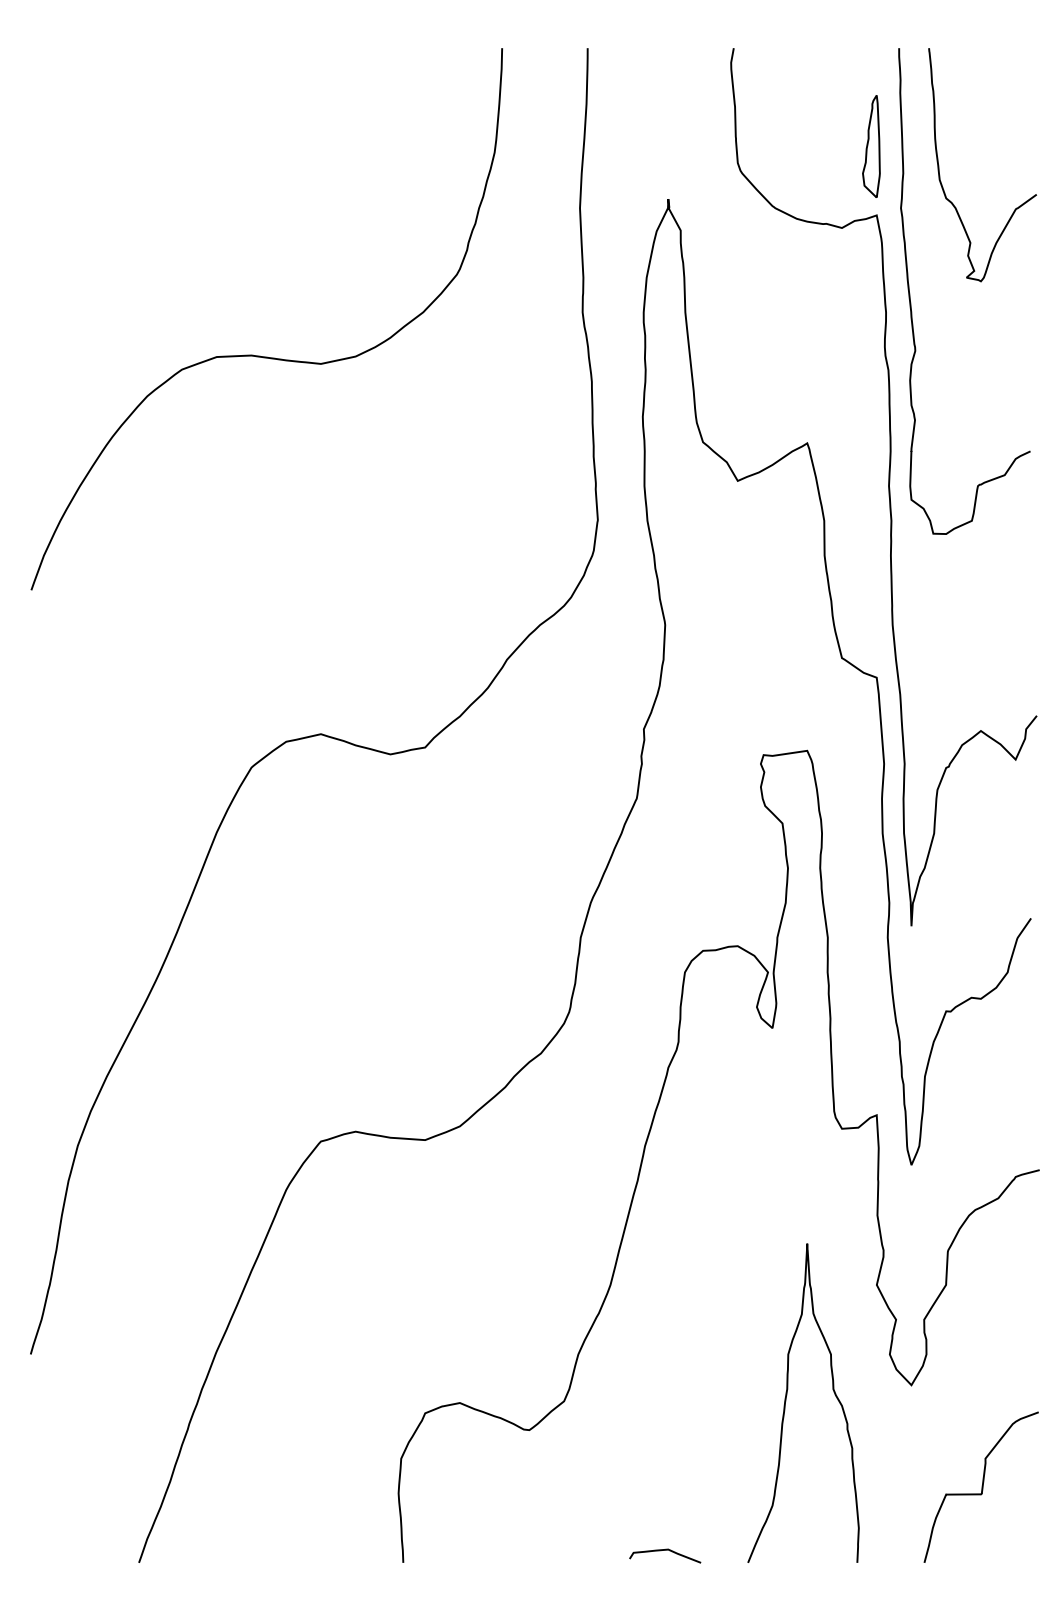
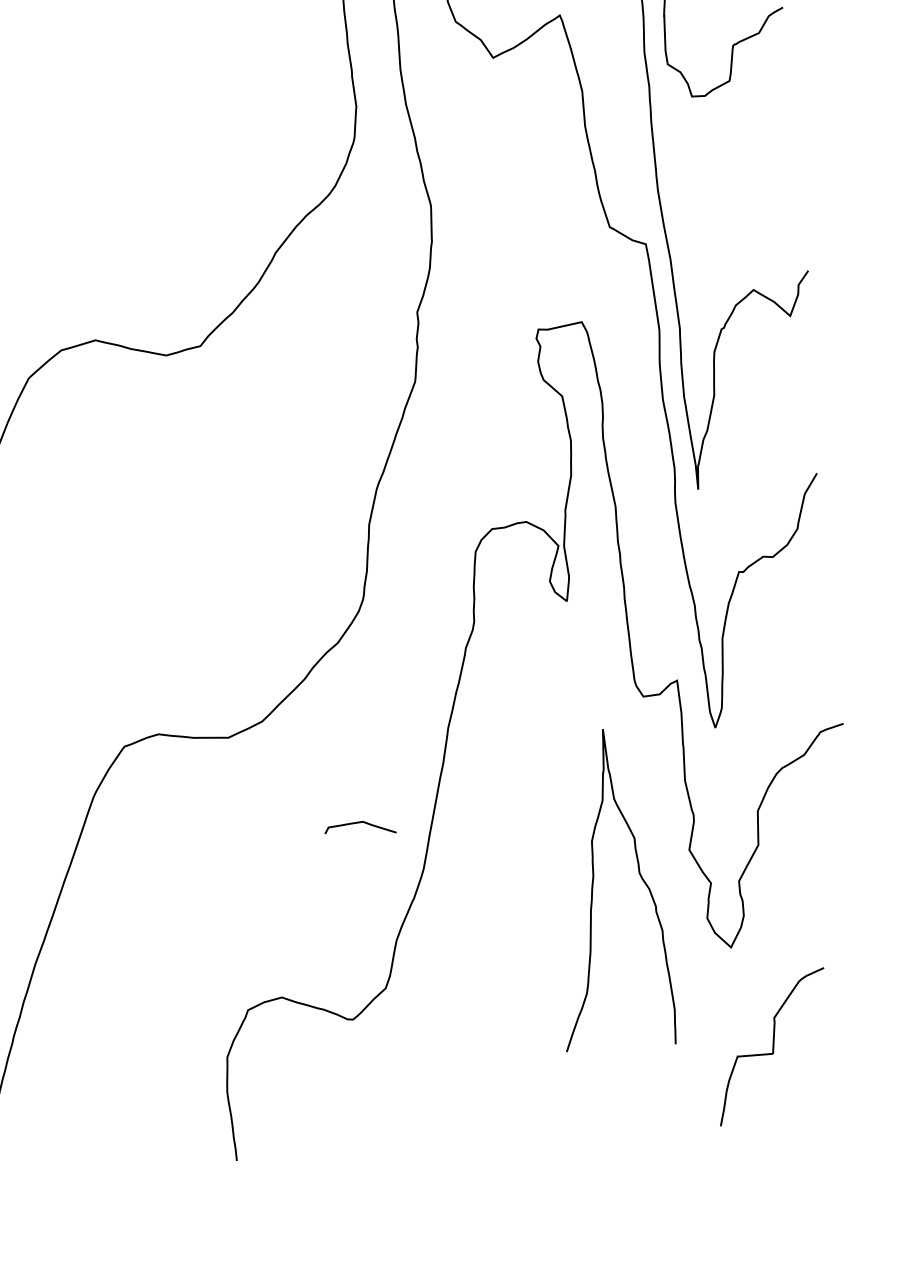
curve: (786, 1401) -> (593, 888), moved
curve: (981, 1486) -> (772, 1046), moved
curve: (665, 1550) -> (360, 822), moved

